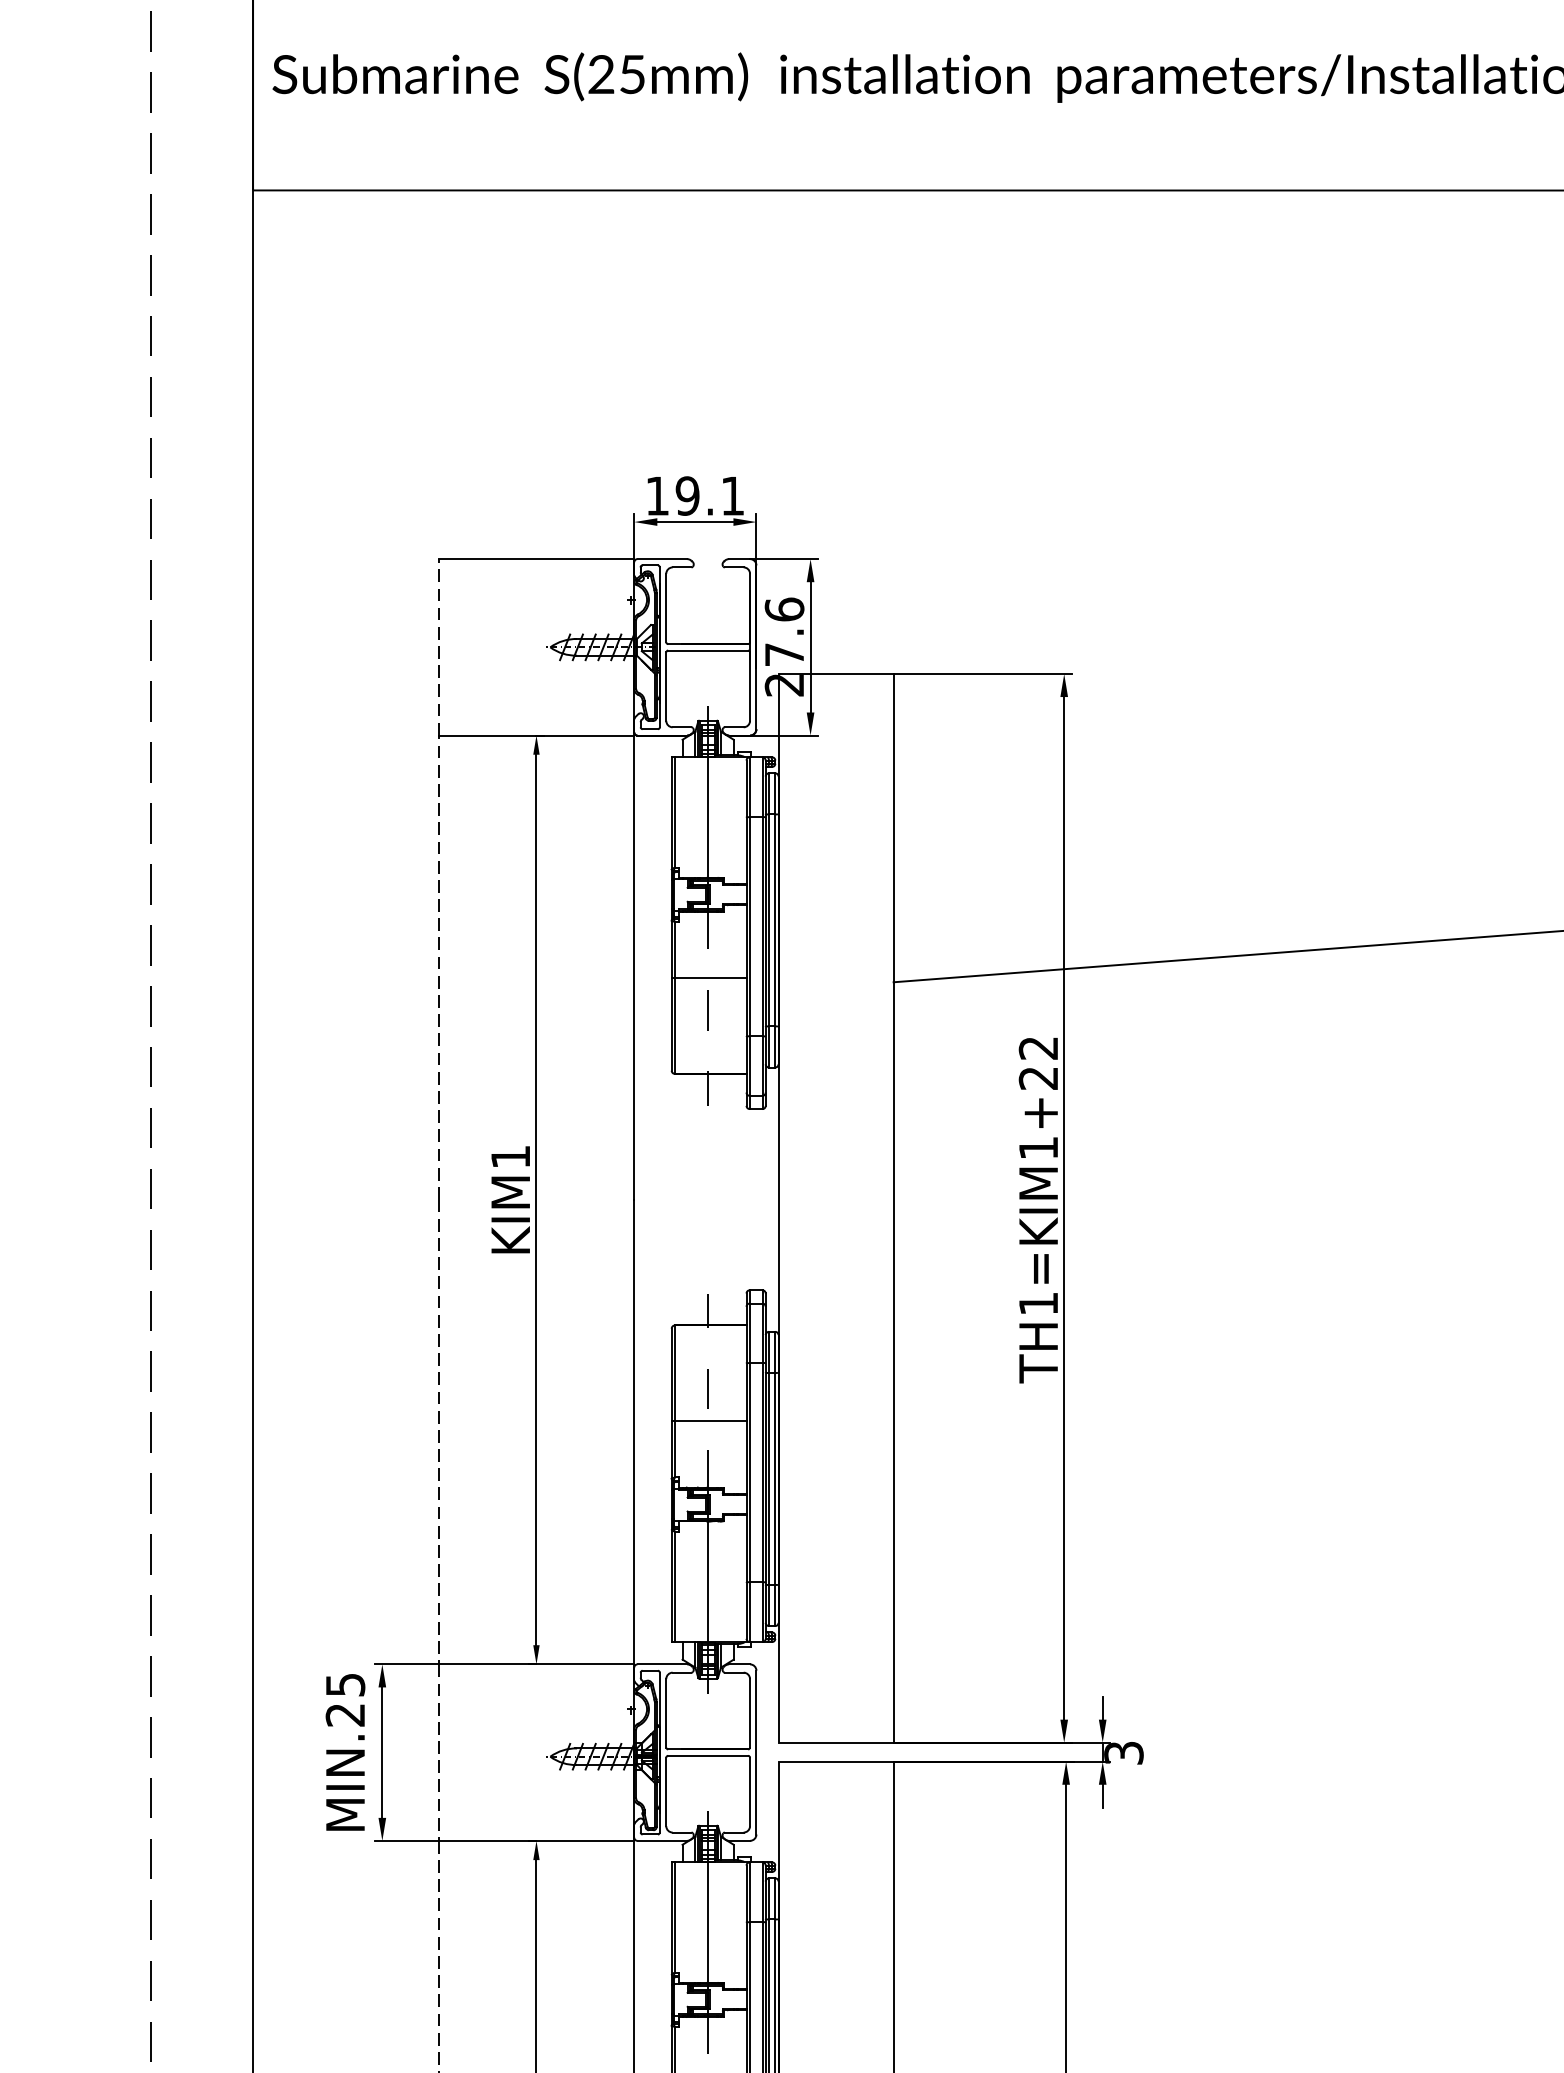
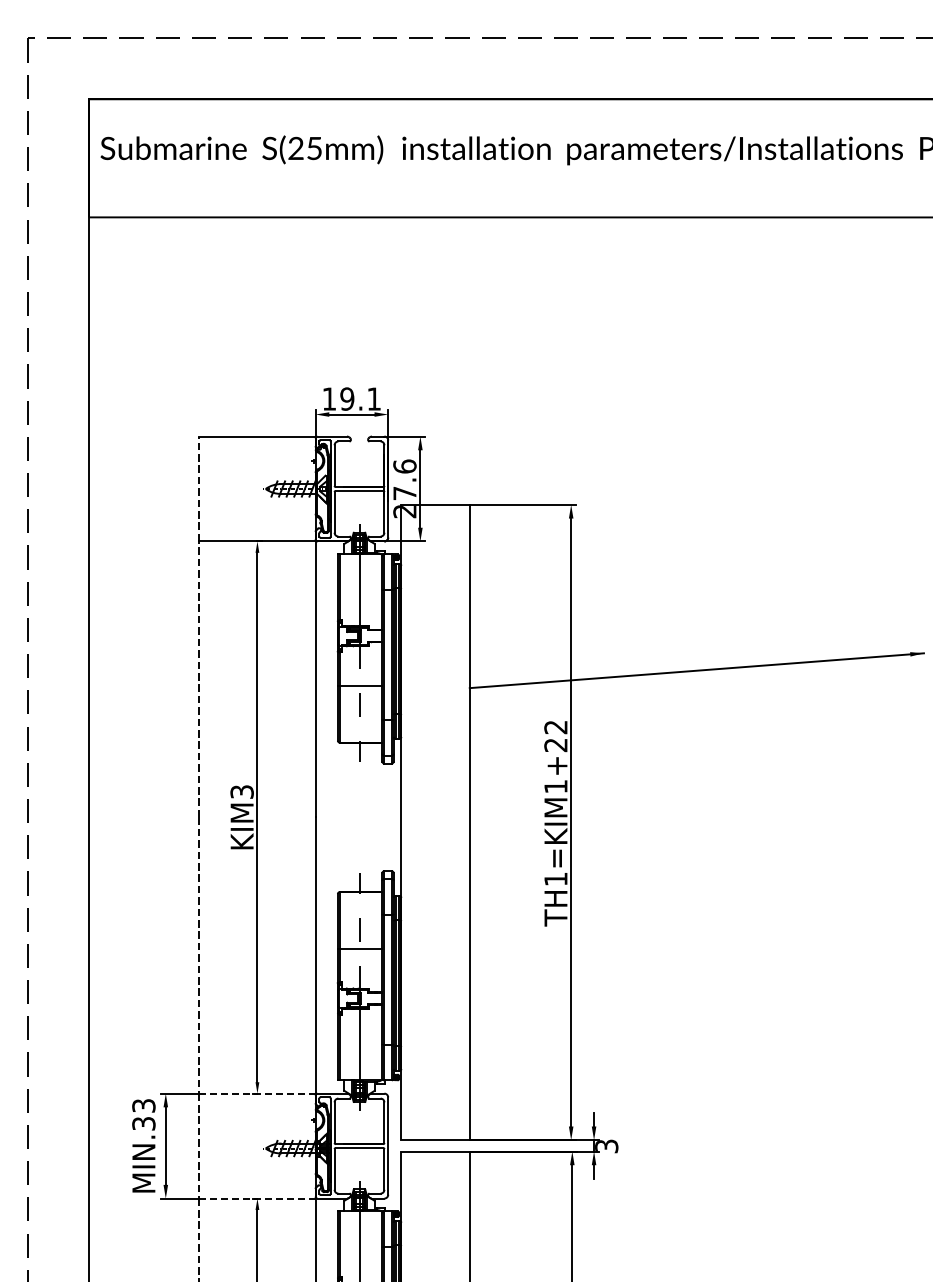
text: (509, 1156) -> (241, 791), KIM1 -> KIM3
line: (534, 1664) -> (256, 1093), solid -> dashed
text: (344, 1699) -> (143, 1114), MIN.25 -> MIN.33
line: (534, 1840) -> (256, 1198), solid -> dashed

